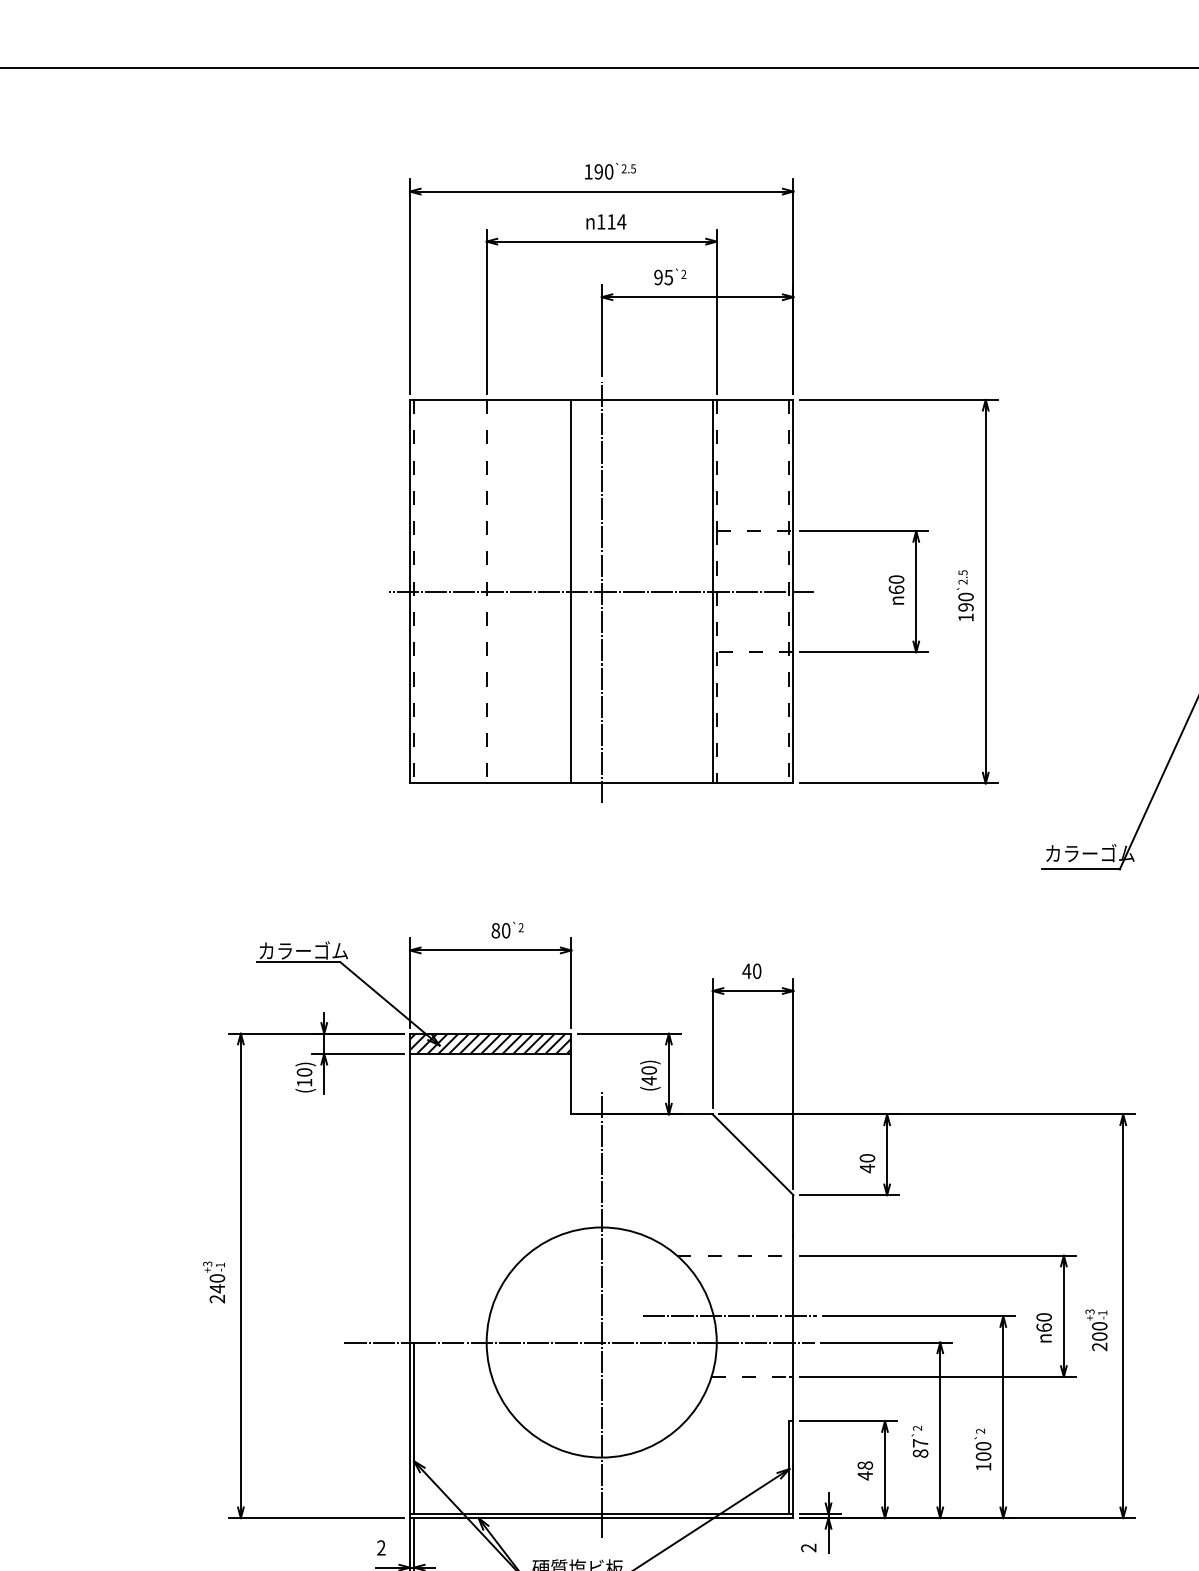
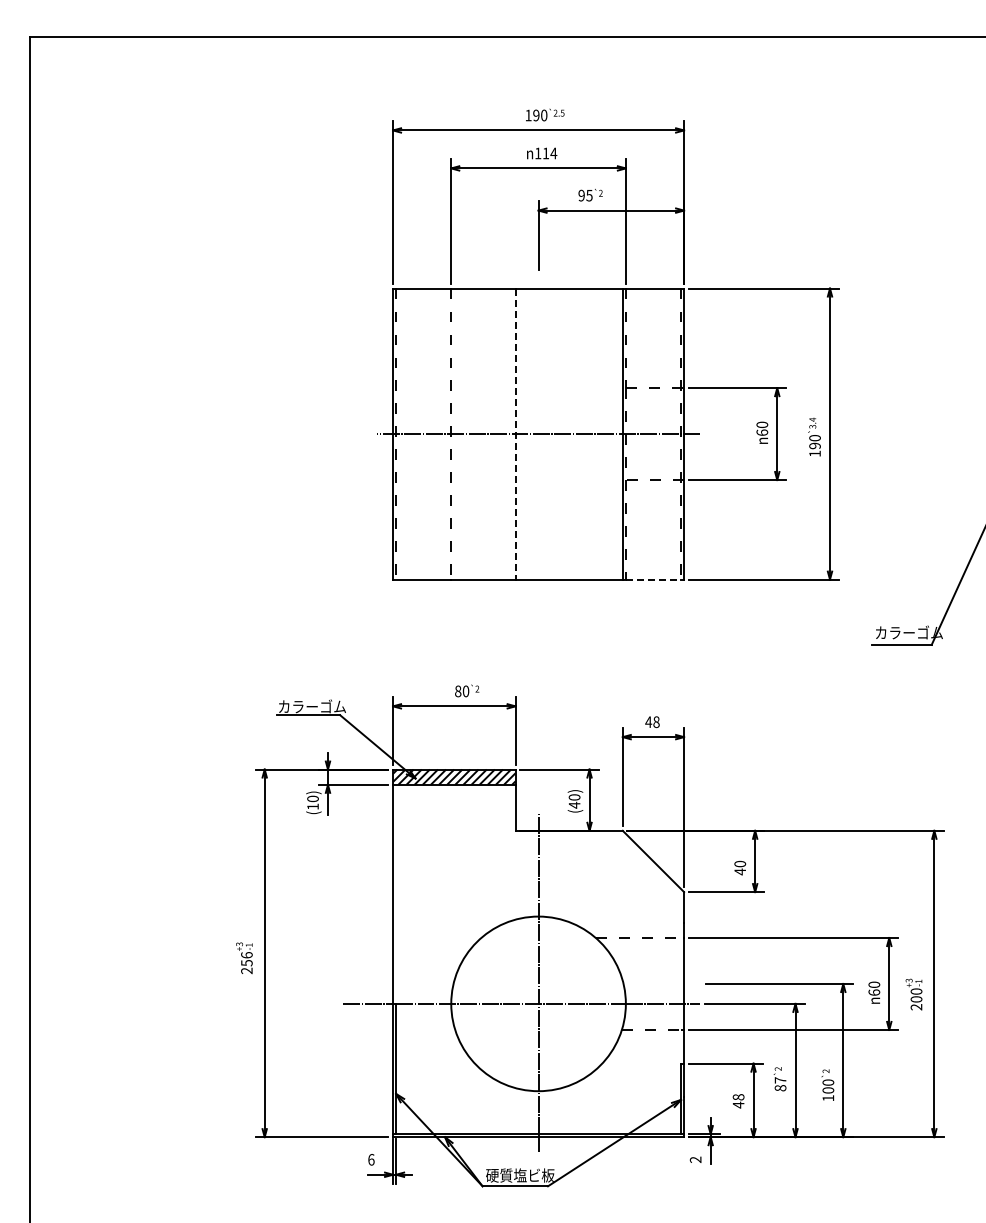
text: (962, 577) -> (812, 423), 2.5 -> 3.4
line: (571, 592) -> (515, 434), solid -> dashed
line: (601, 592) -> (538, 434), removed
line: (753, 783) -> (653, 579), solid -> dashed
text: (757, 971) -> (656, 722), 40 -> 48
text: (216, 1284) -> (246, 959), 240 -> 256
line: (729, 1315) -> (635, 983), removed
text: (381, 1547) -> (371, 1159), 2 -> 6

